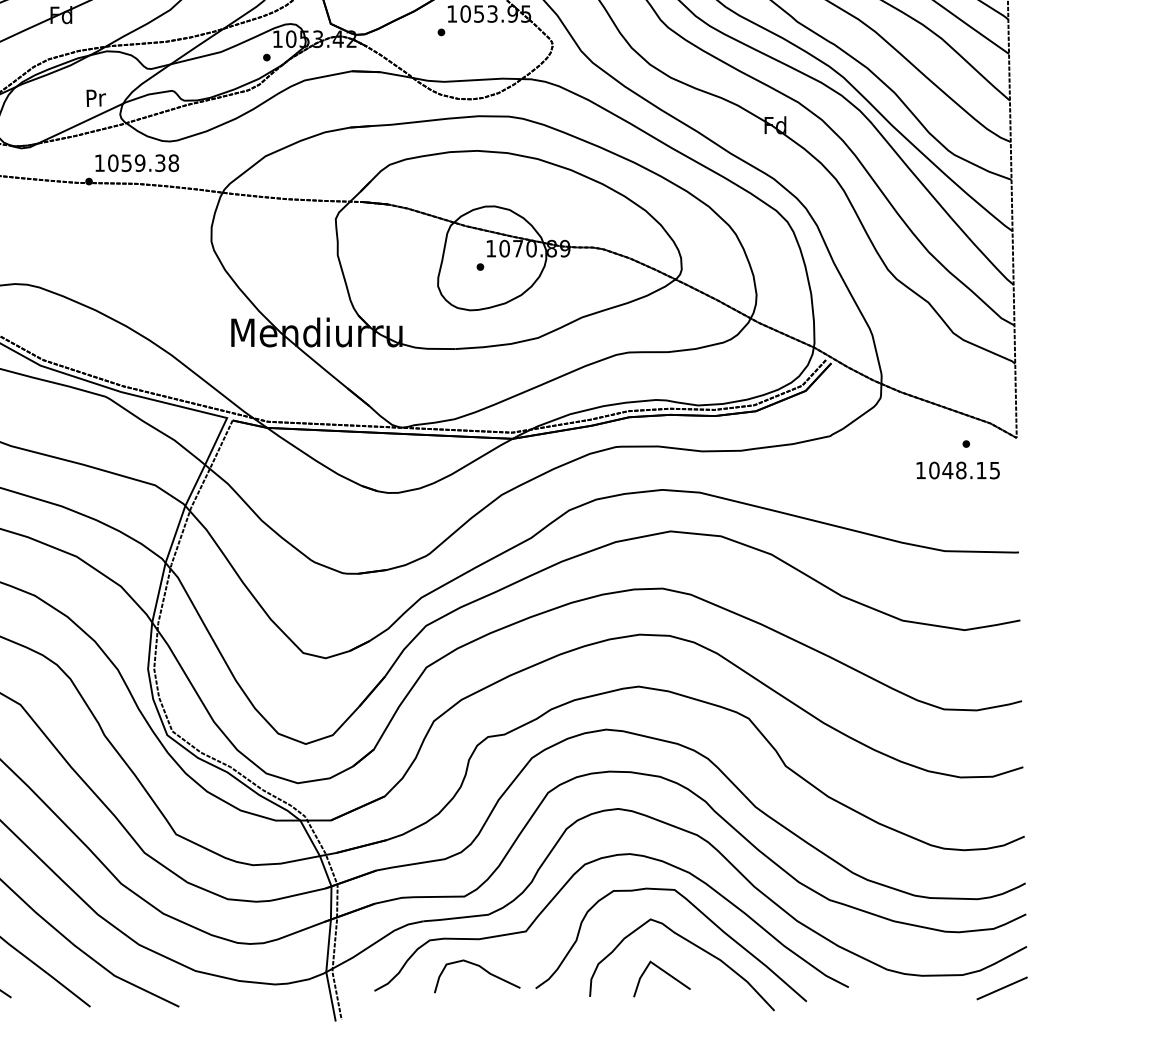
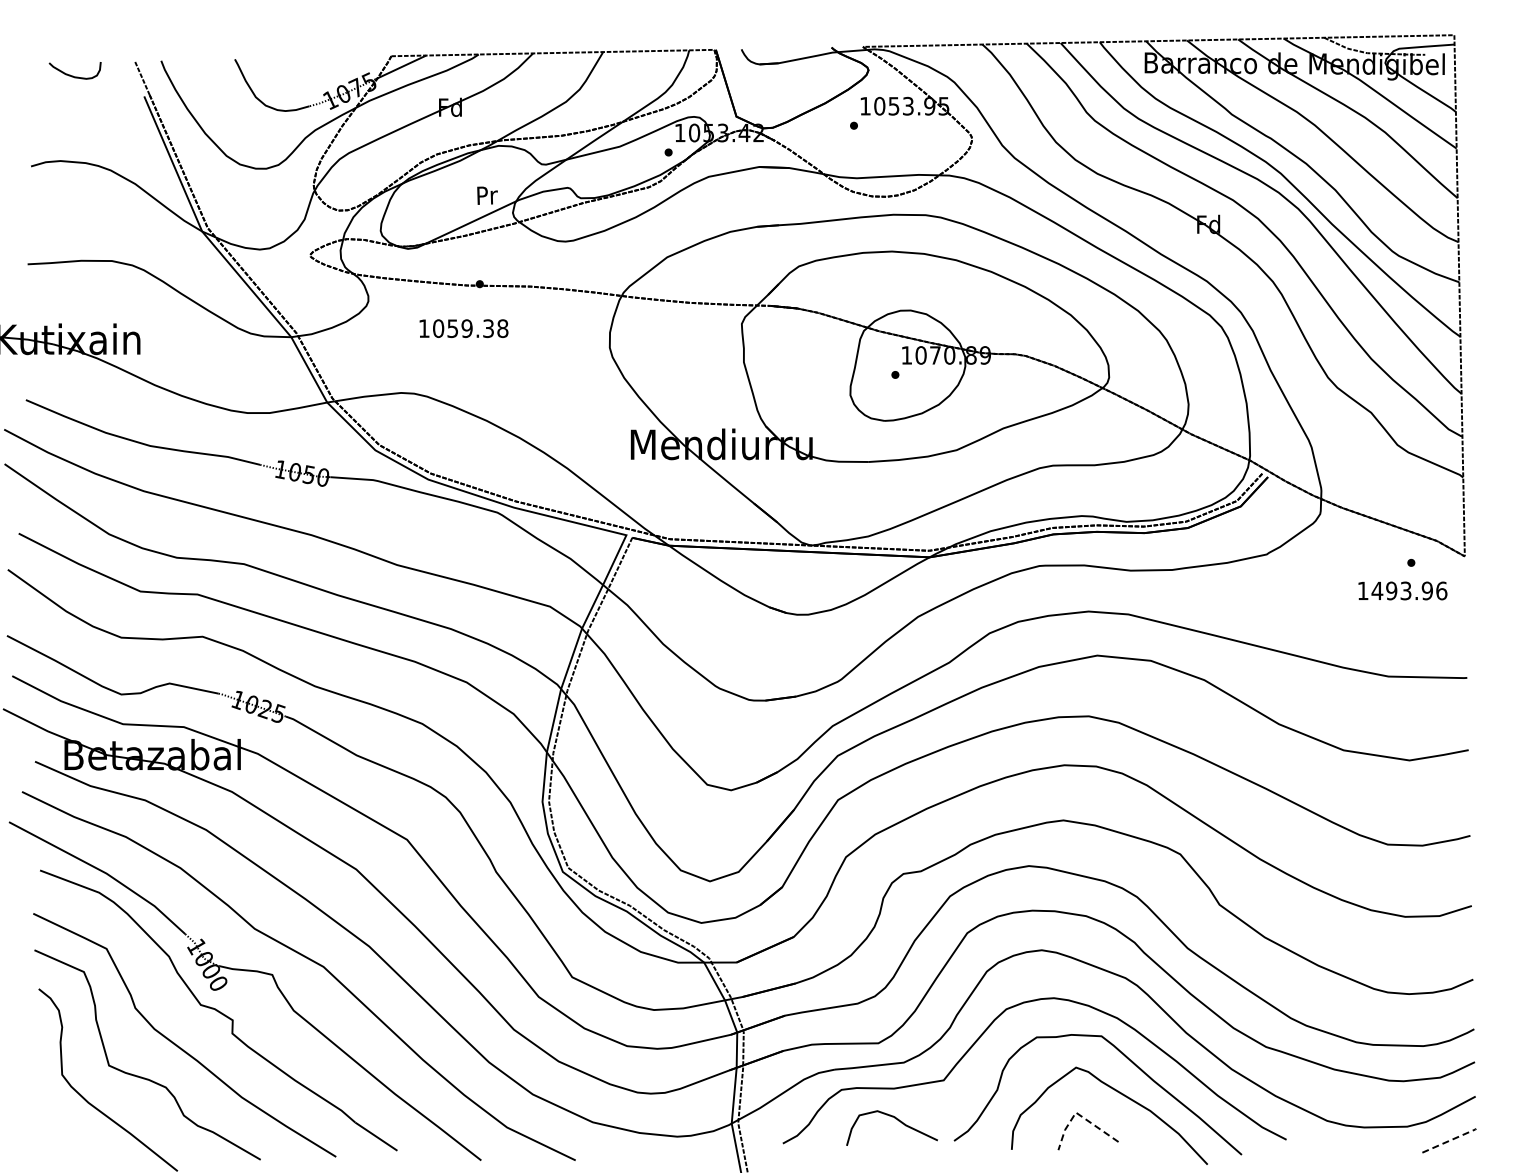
text: (136, 163) -> (463, 328), moved
text: (964, 470) -> (1409, 590), 1048.15 -> 1493.96
line: (652, 963) -> (1078, 1114), solid -> dashed
line: (1003, 988) -> (1450, 1140), solid -> dashed

